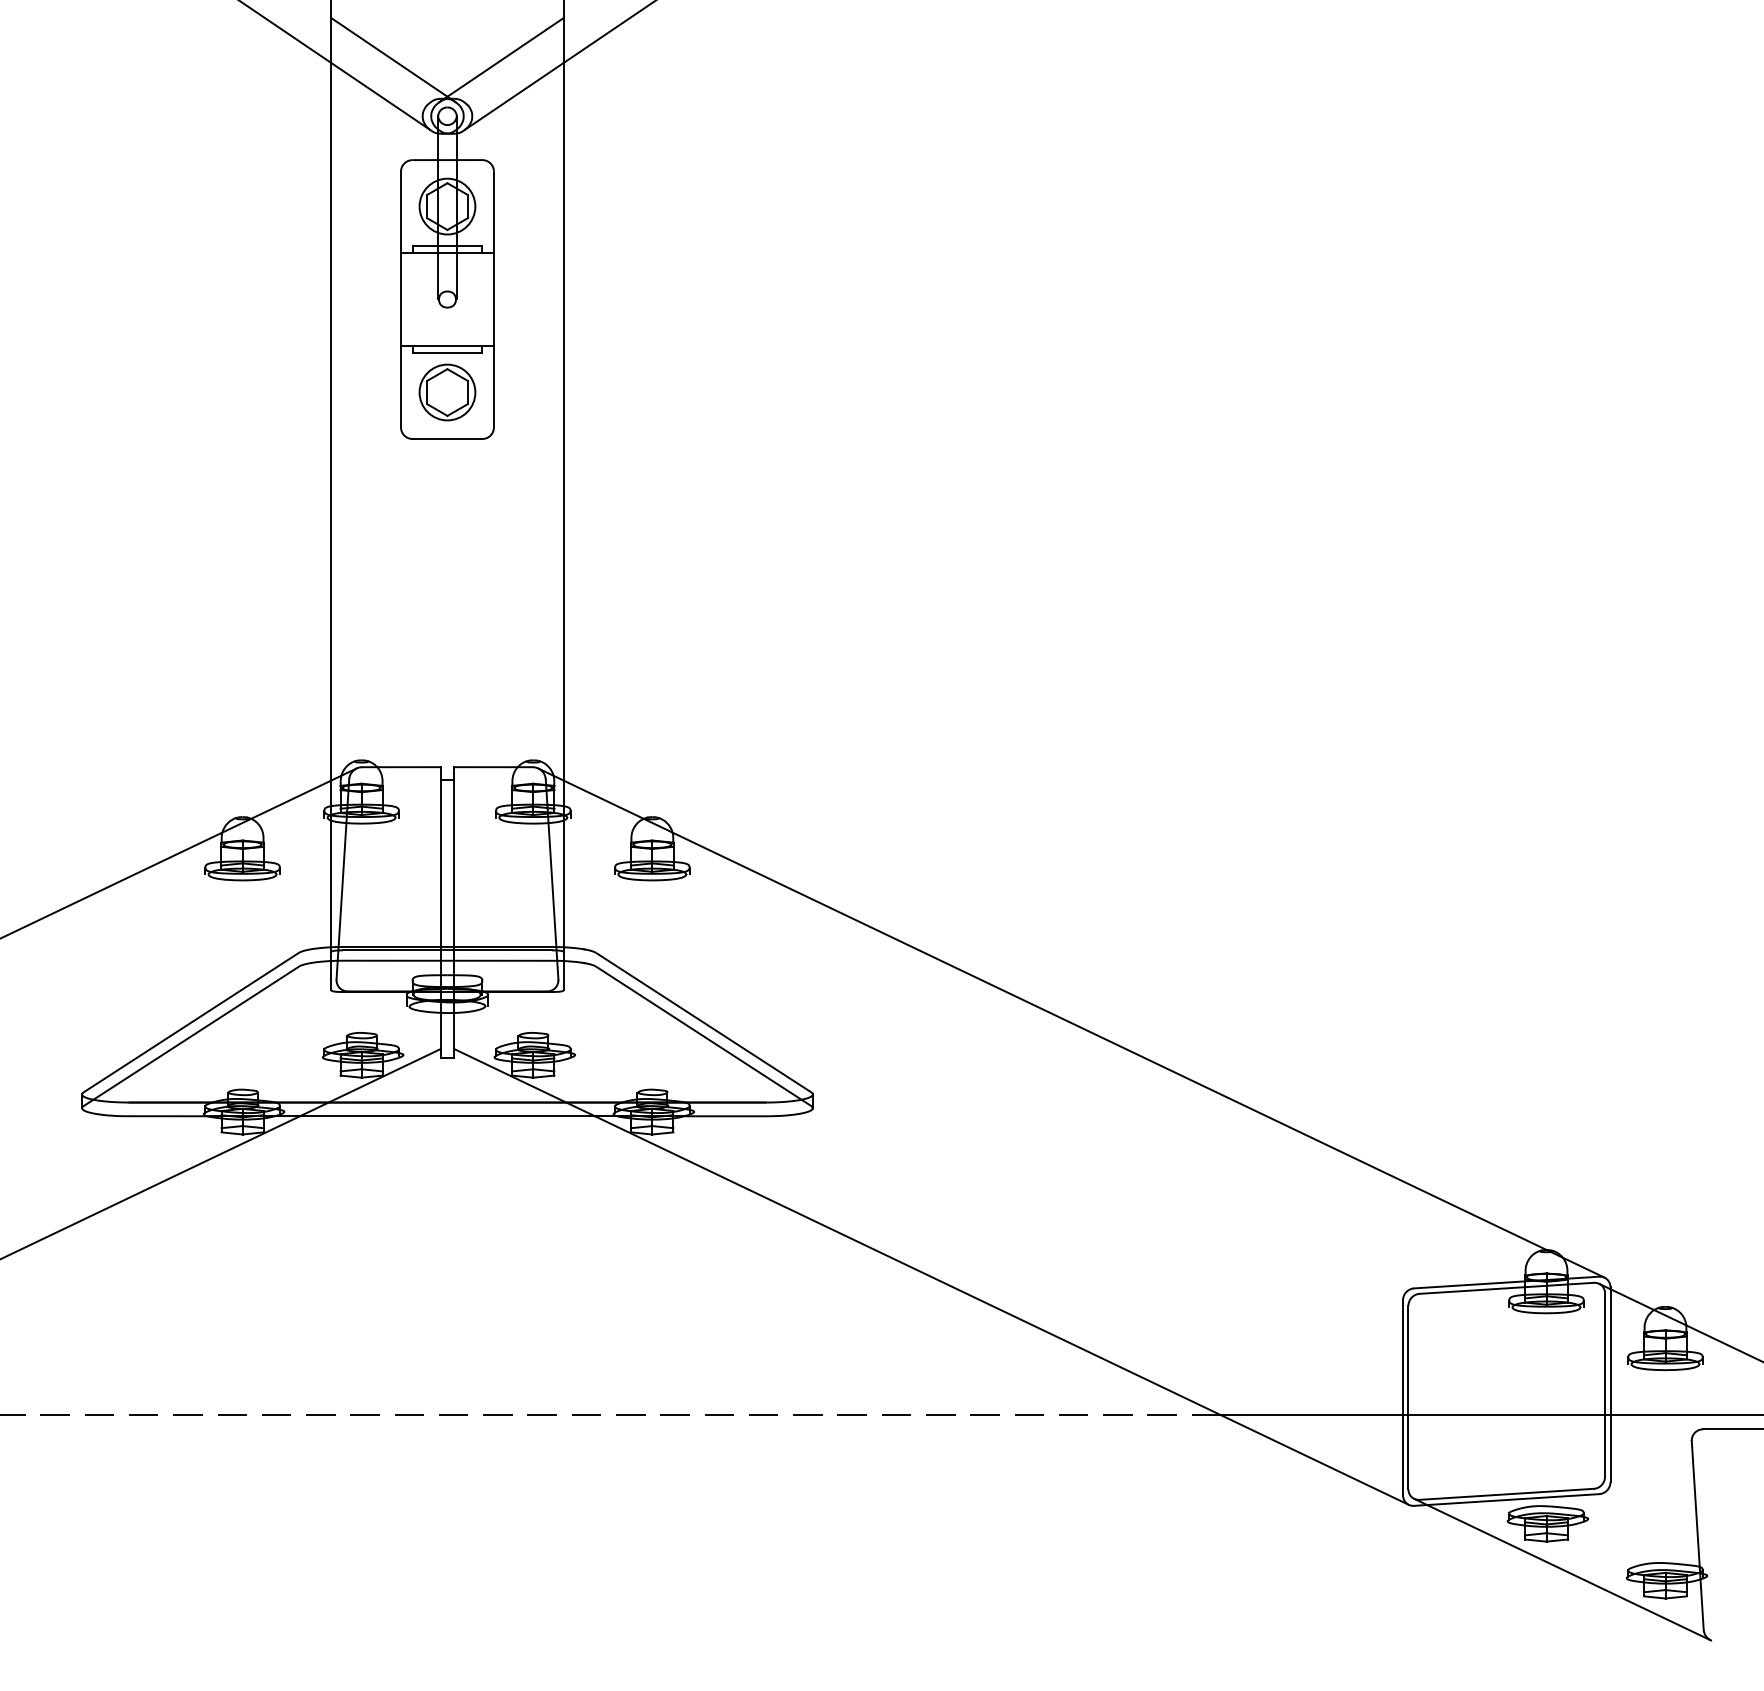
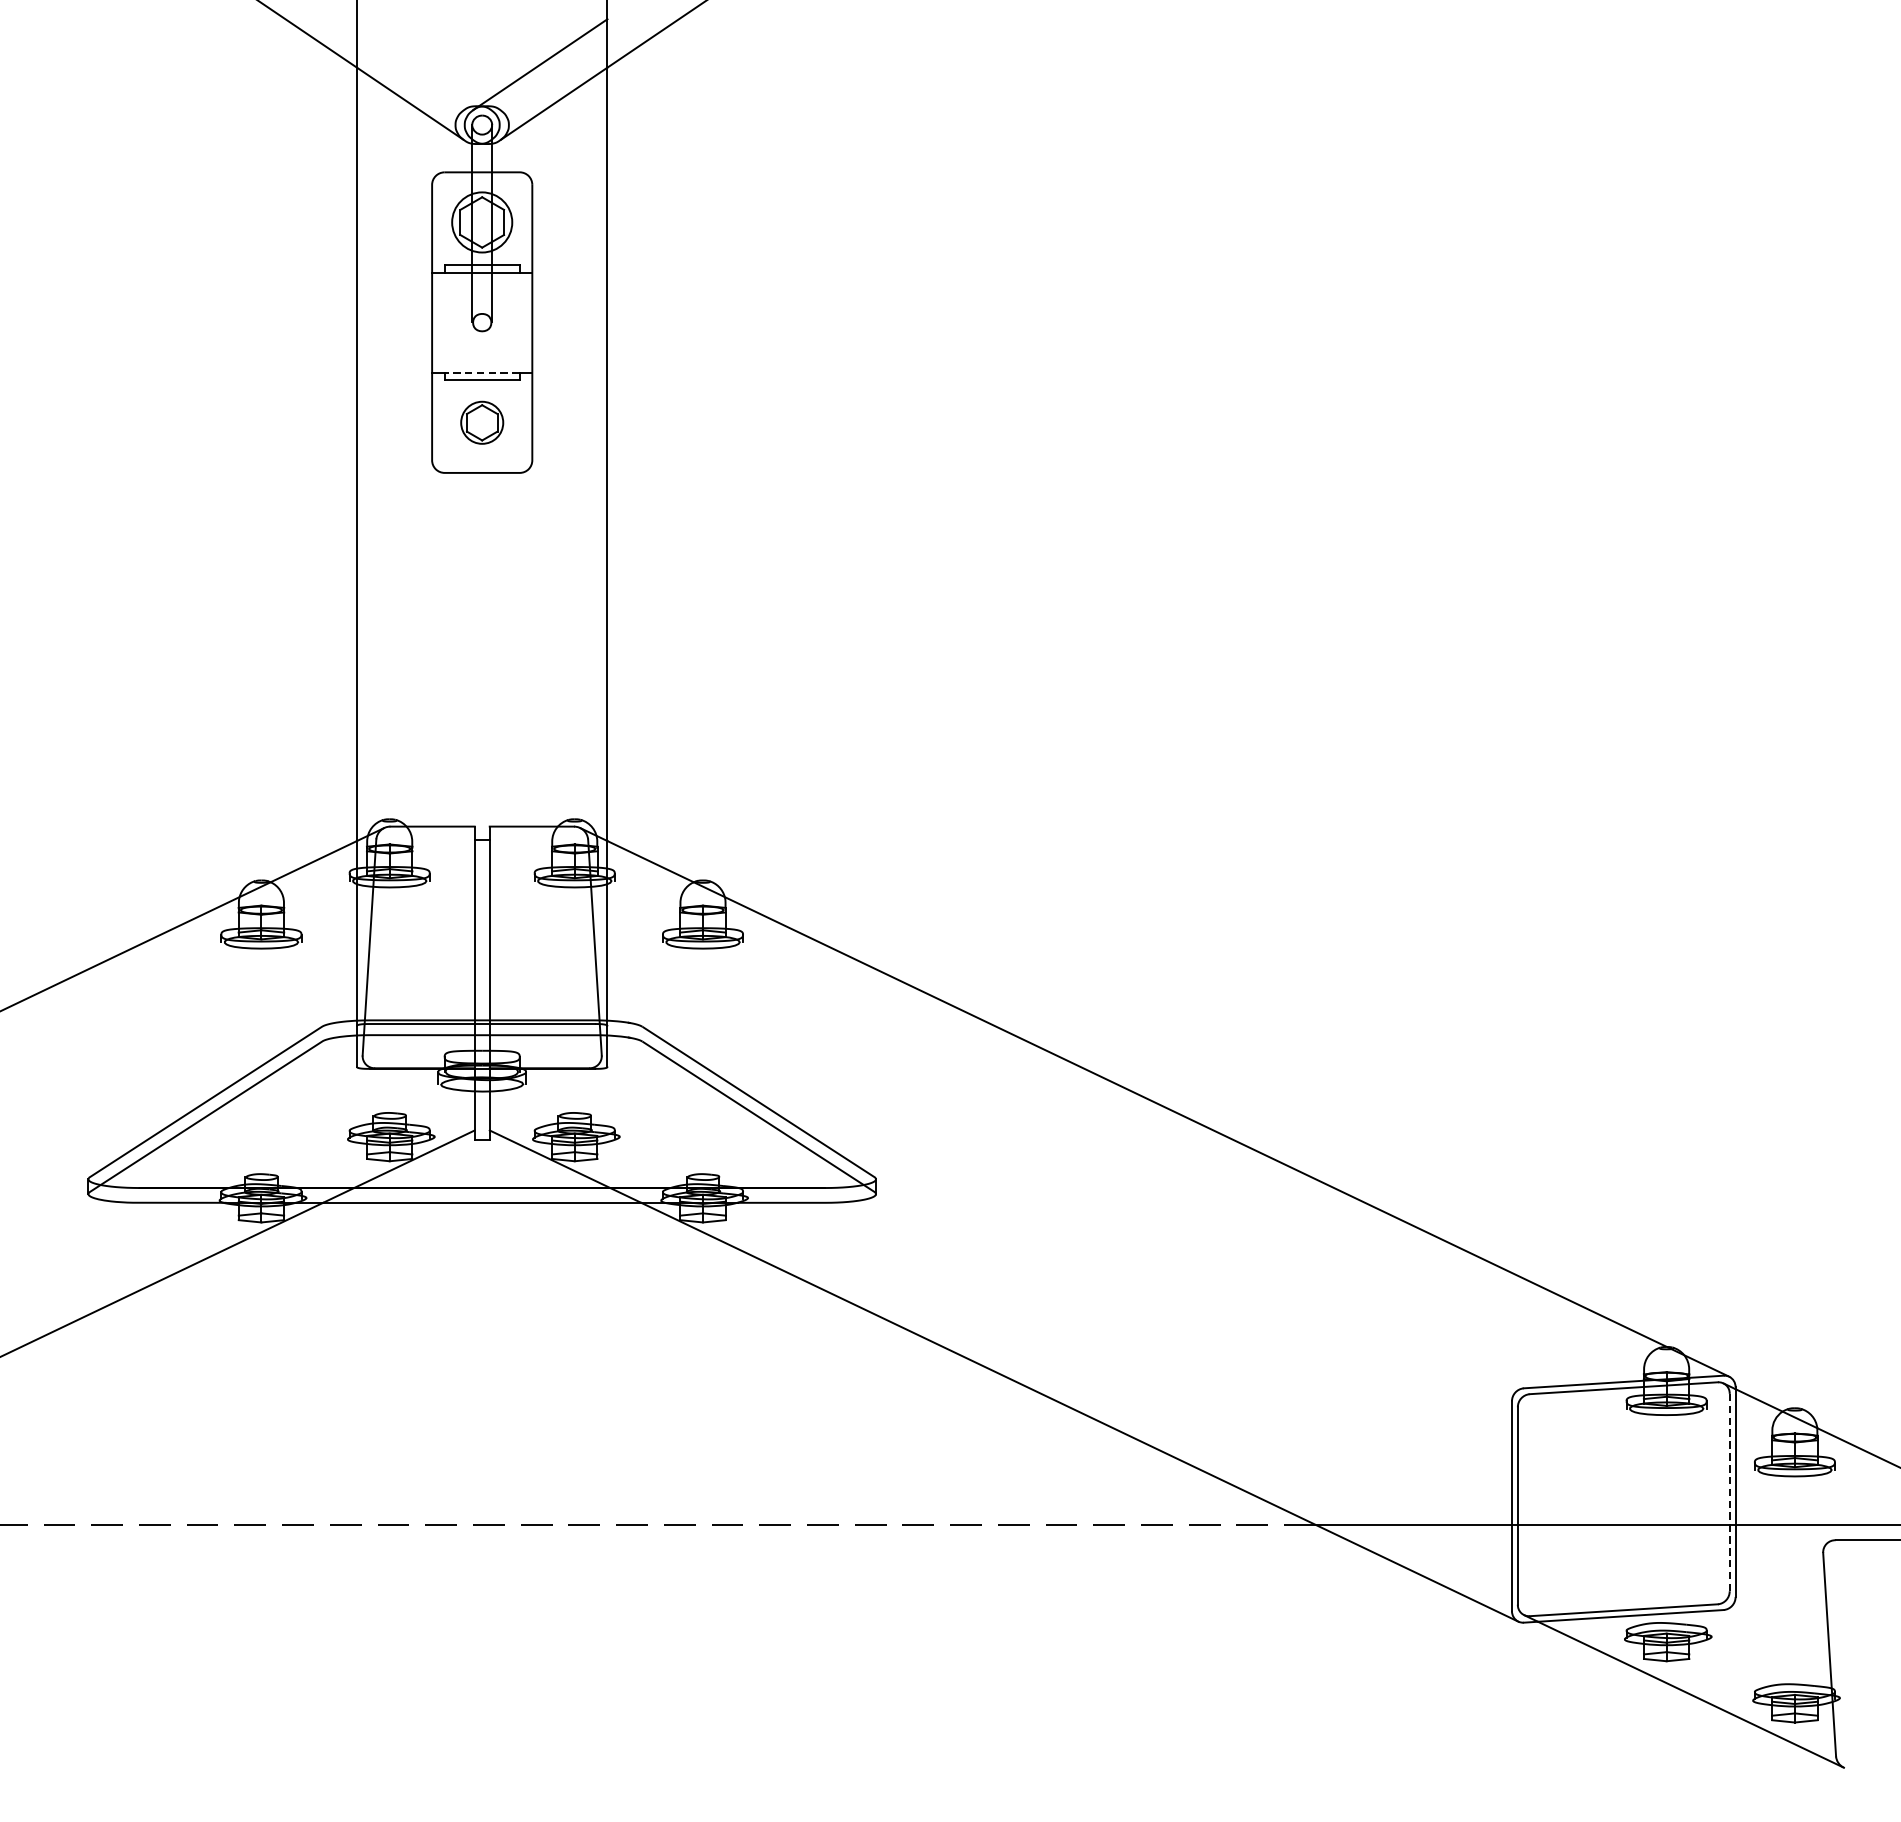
line: (393, 60) -> (424, 65), removed
line: (447, 346) -> (482, 373), solid -> dashed
part: (447, 392) -> (482, 422), size x0.7
line: (1605, 1385) -> (1730, 1492), solid -> dashed

